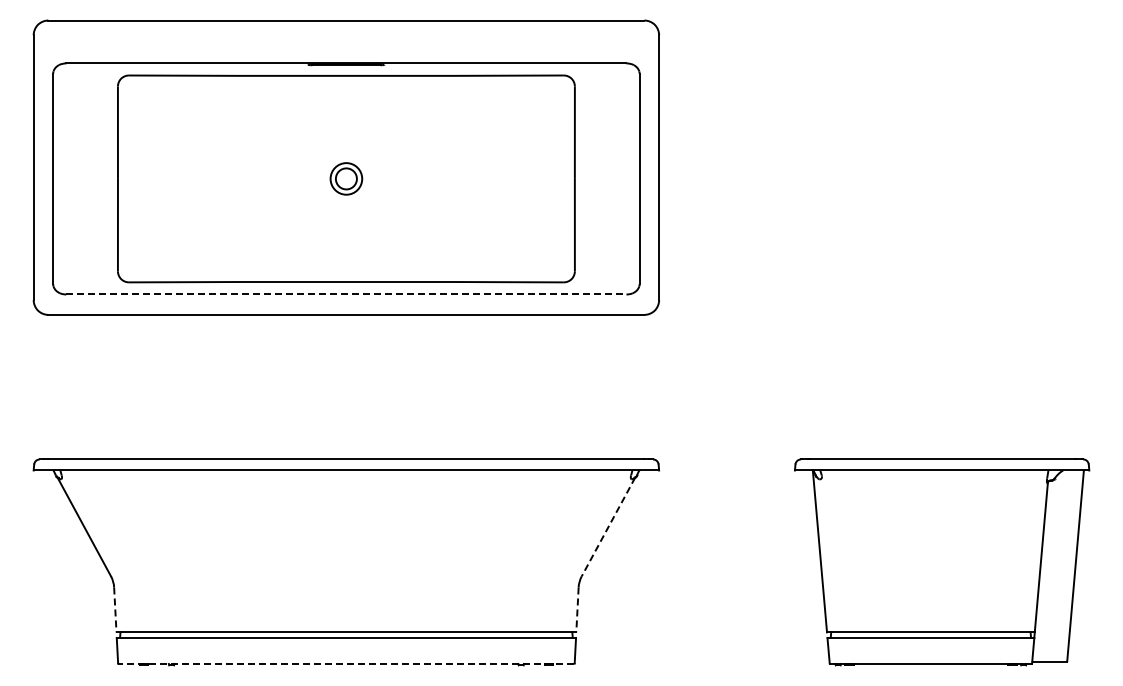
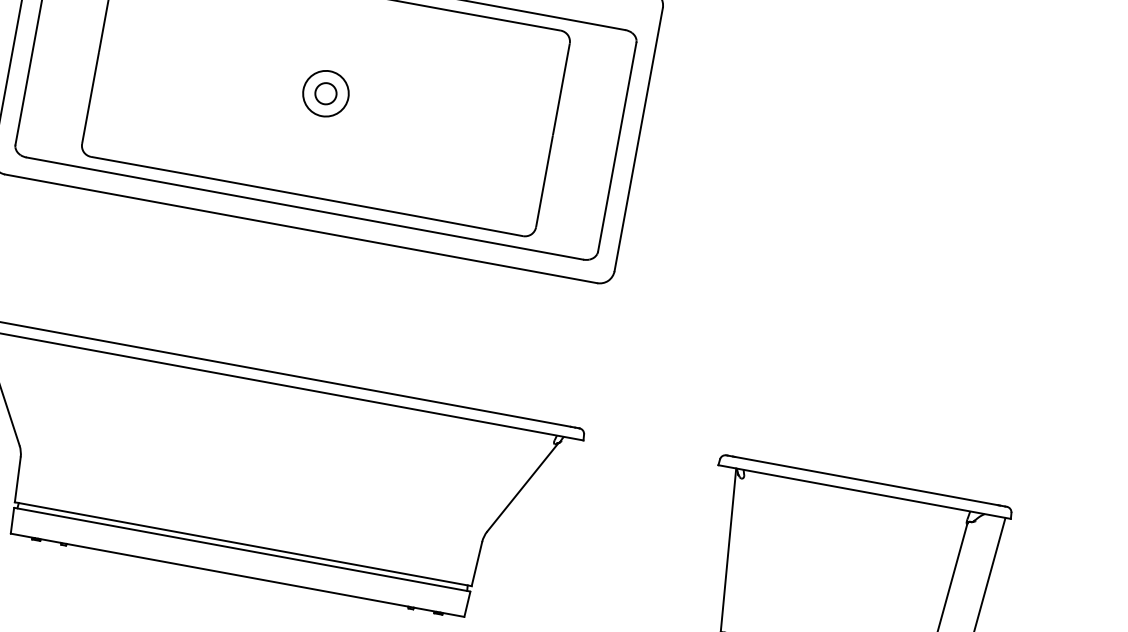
circle: (346, 178) -> (326, 93), size x1.43
line: (346, 294) -> (304, 208), dashed -> solid
line: (608, 527) -> (522, 487), dashed -> solid
line: (115, 610) -> (17, 480), dashed -> solid
line: (577, 610) -> (476, 564), dashed -> solid
line: (346, 663) -> (237, 575), dashed -> solid

